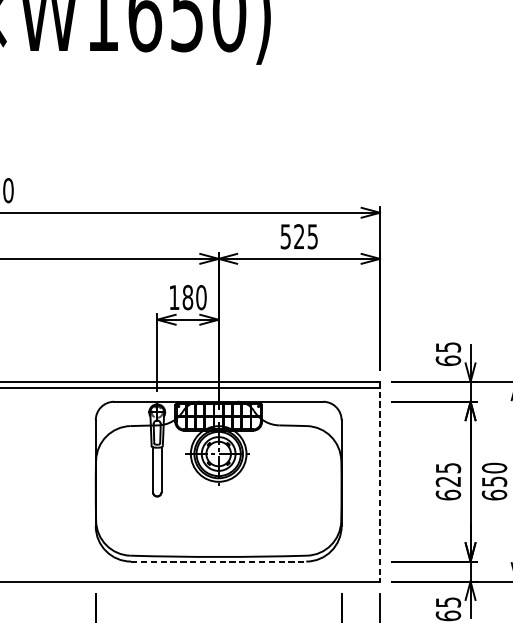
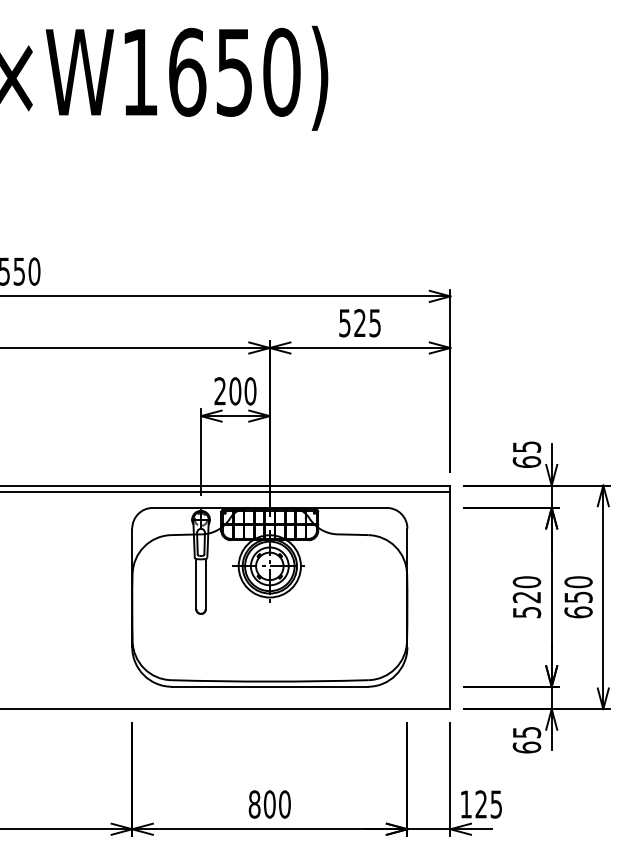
text: (180, 297) -> (227, 391), 180 -> 200
line: (380, 481) -> (450, 597), dashed -> solid
text: (448, 481) -> (526, 597), 625 -> 520
line: (219, 561) -> (270, 686), dashed -> solid

